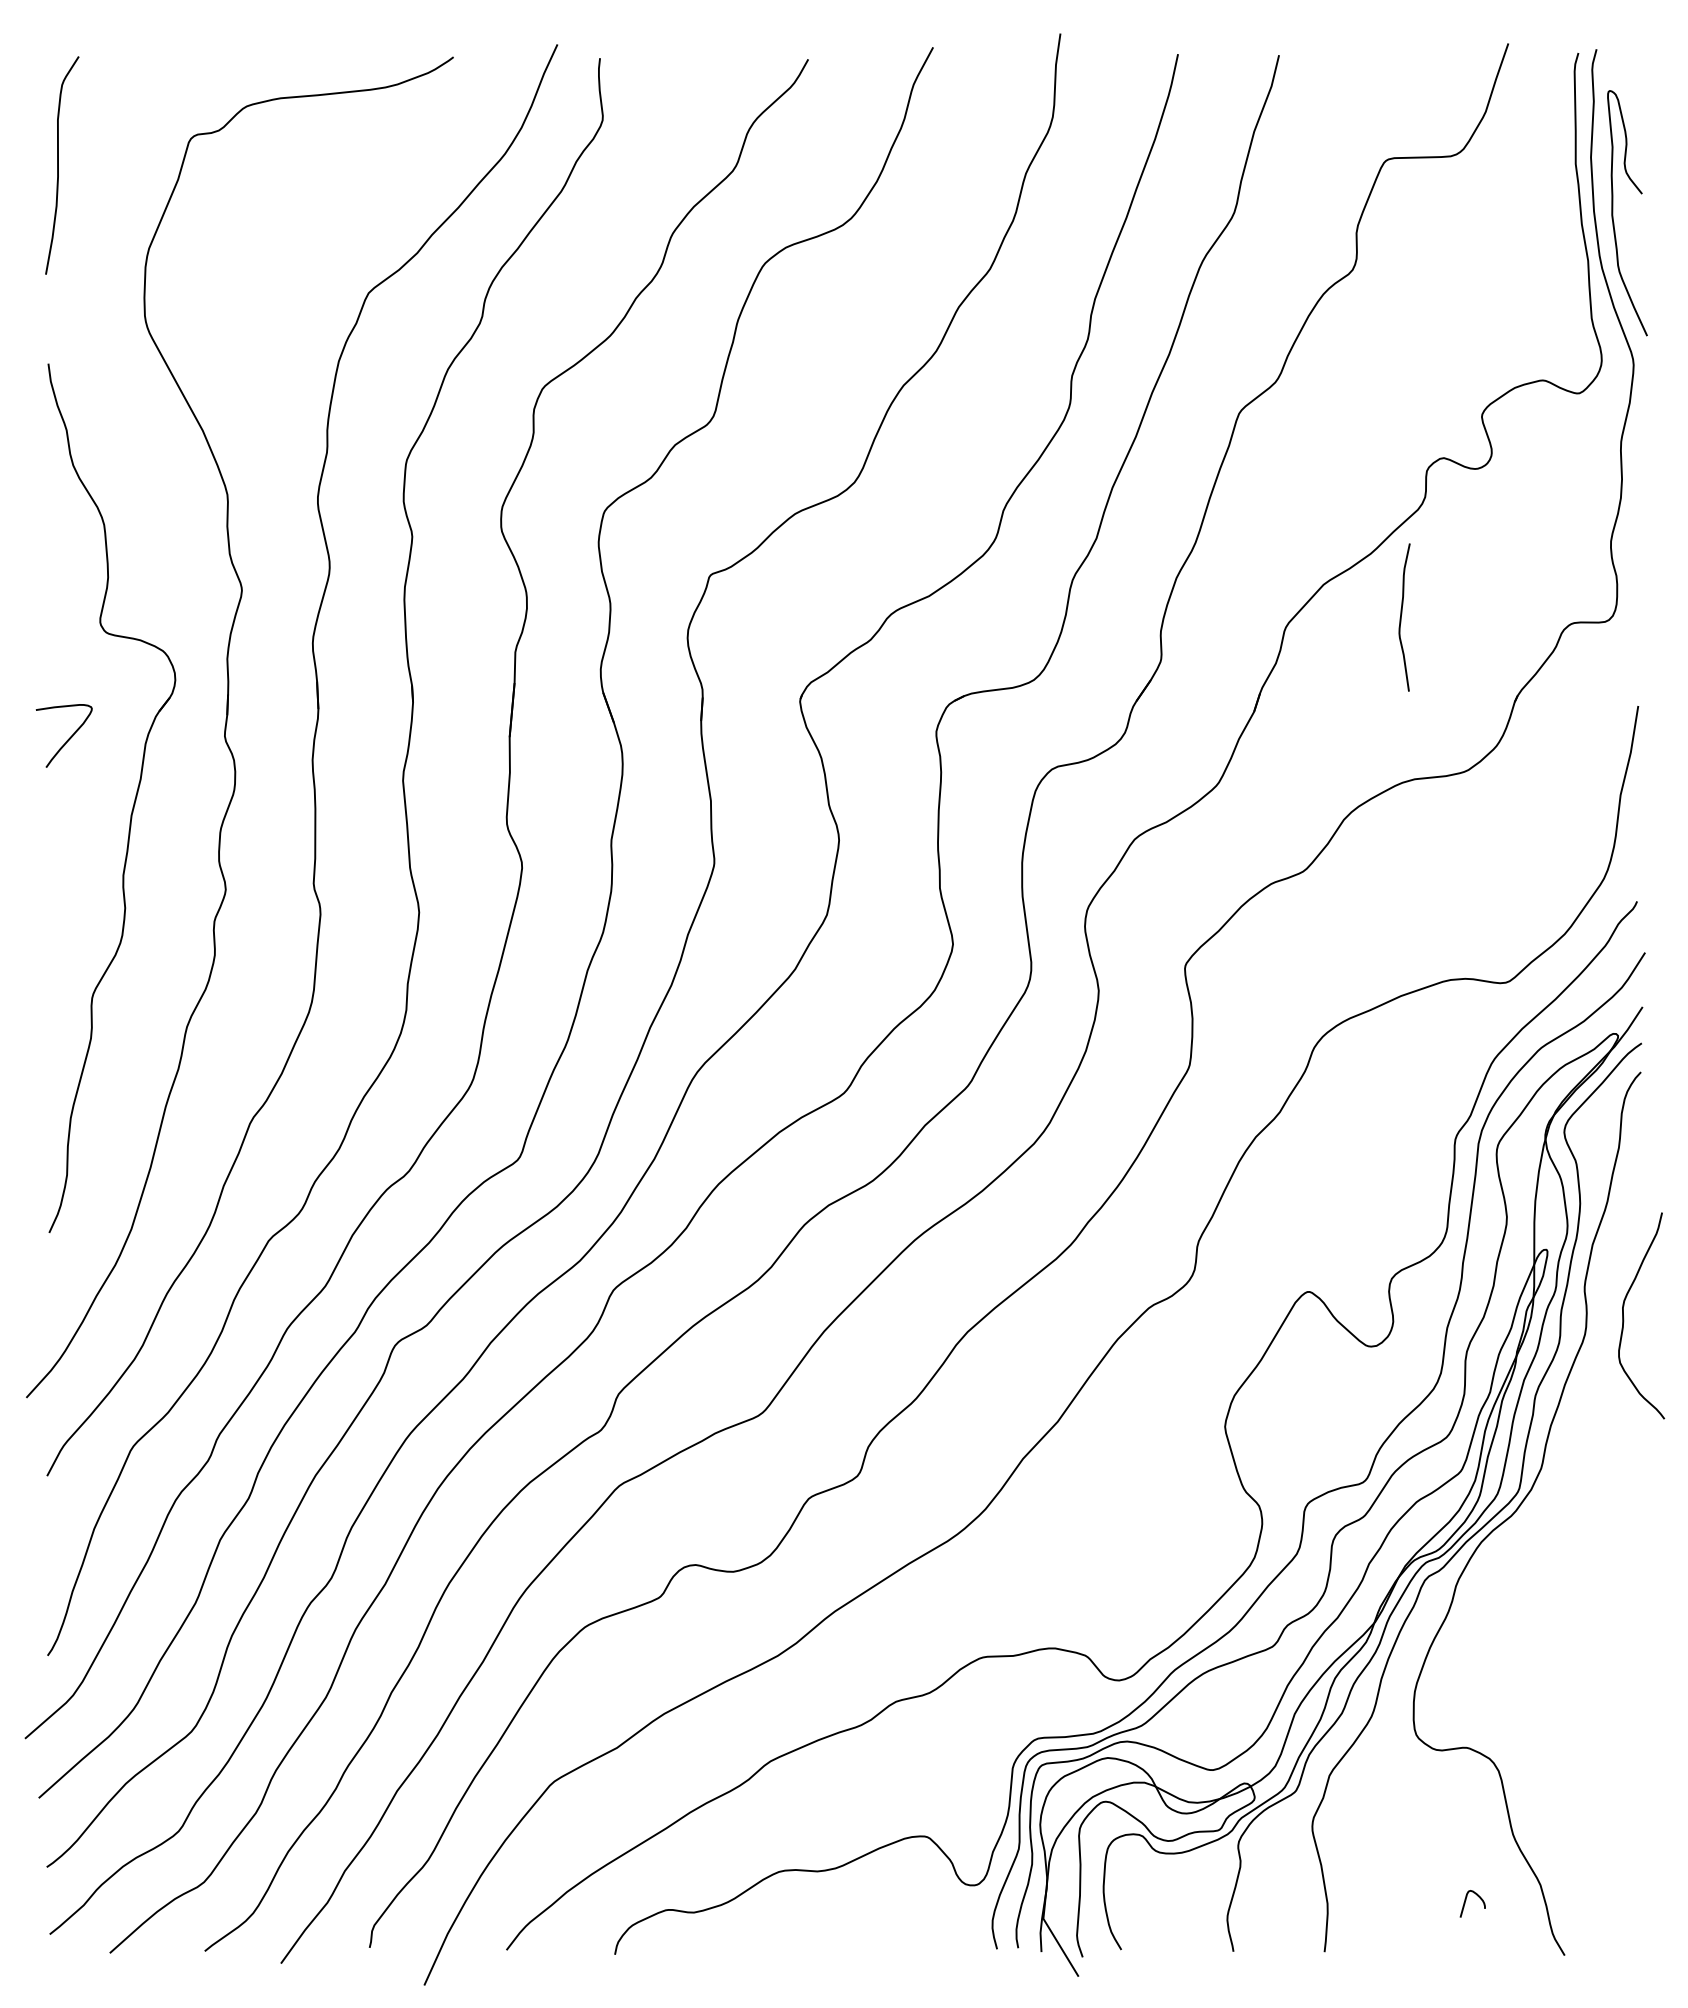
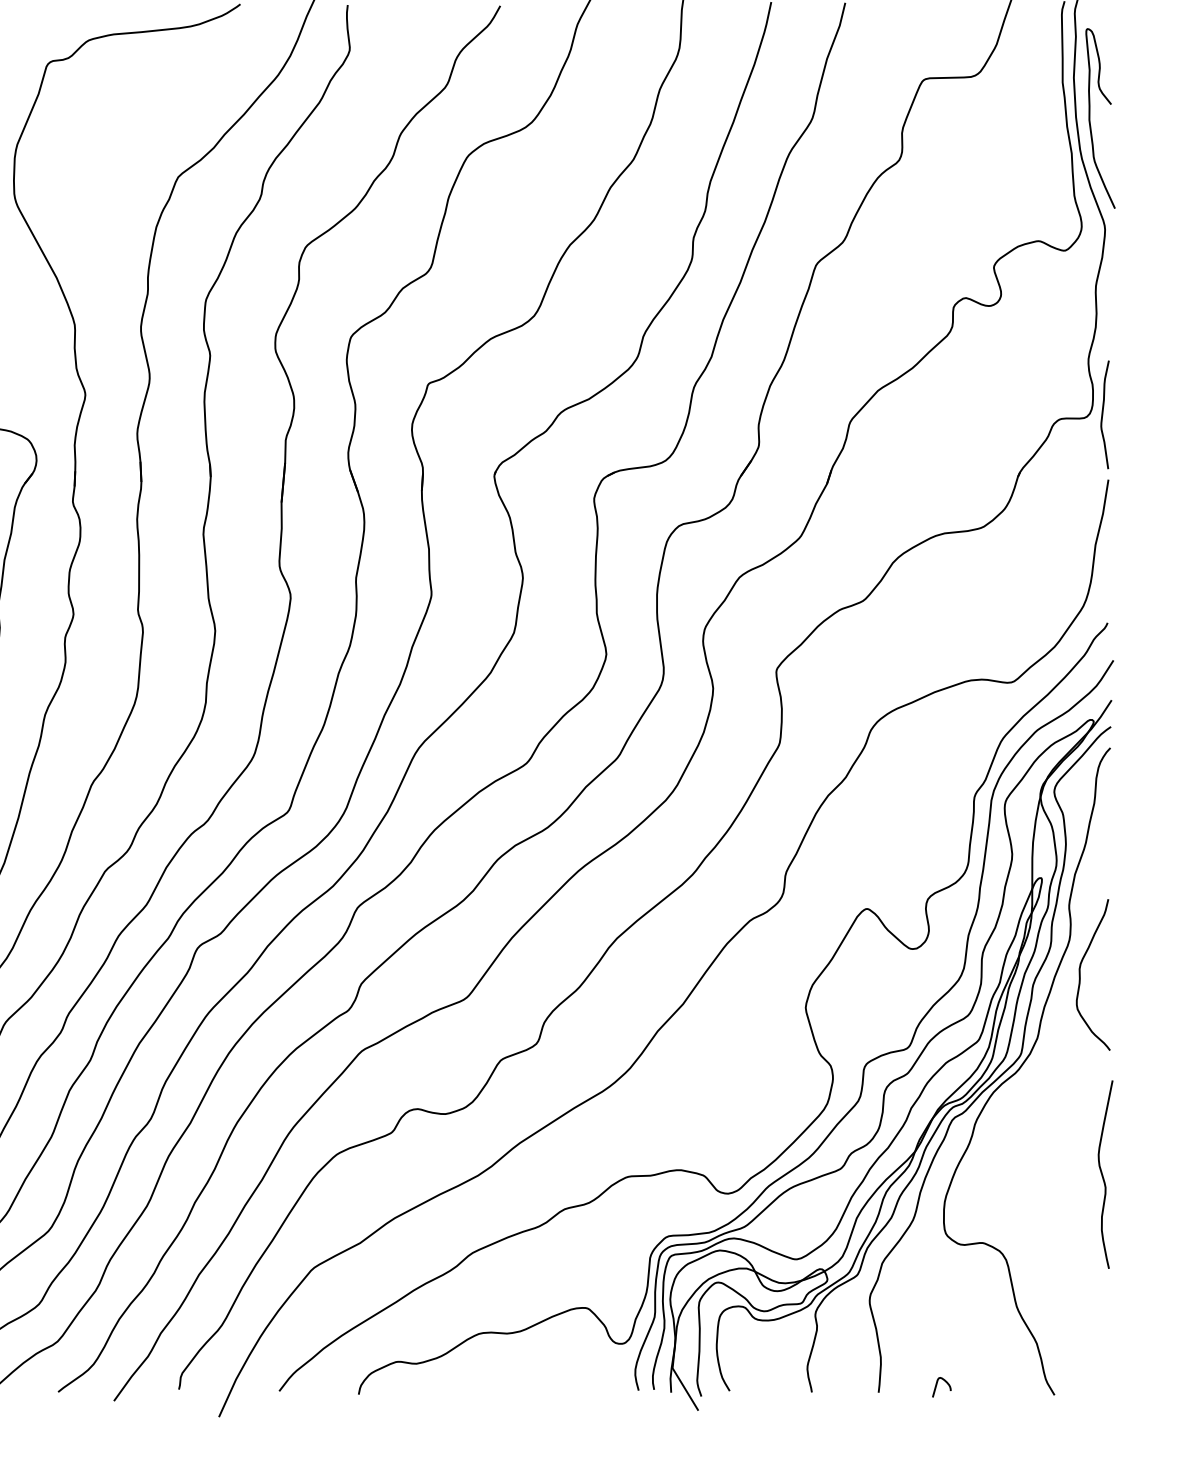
curve: (1401, 617) -> (1102, 414), moved
curve: (1624, 1319) -> (1080, 977), moved
curve: (1631, 1656) -> (1103, 1176), added
curve: (1466, 1900) -> (937, 1384), moved

